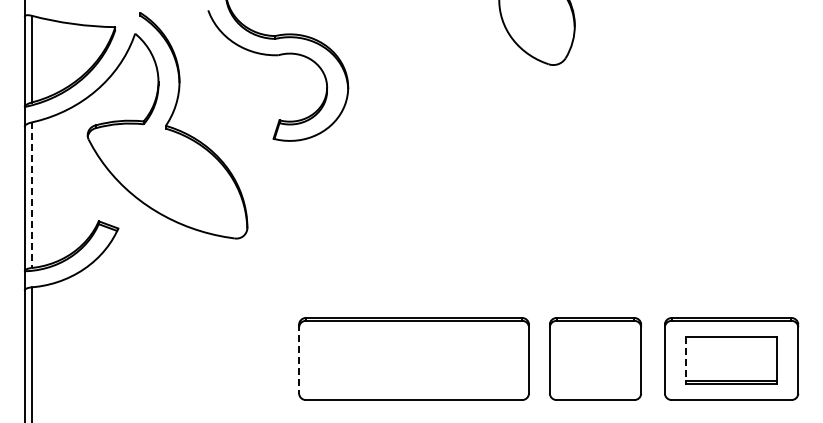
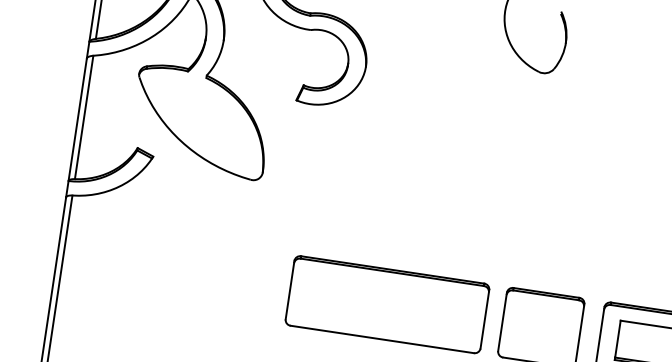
line: (31, 195) -> (83, 117), dashed -> solid
line: (299, 359) -> (290, 290), dashed -> solid
line: (685, 359) -> (617, 339), dashed -> solid

